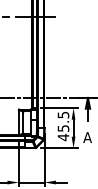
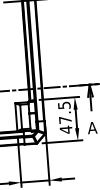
text: (63, 128) -> (65, 120), 45.5 -> 47.5

